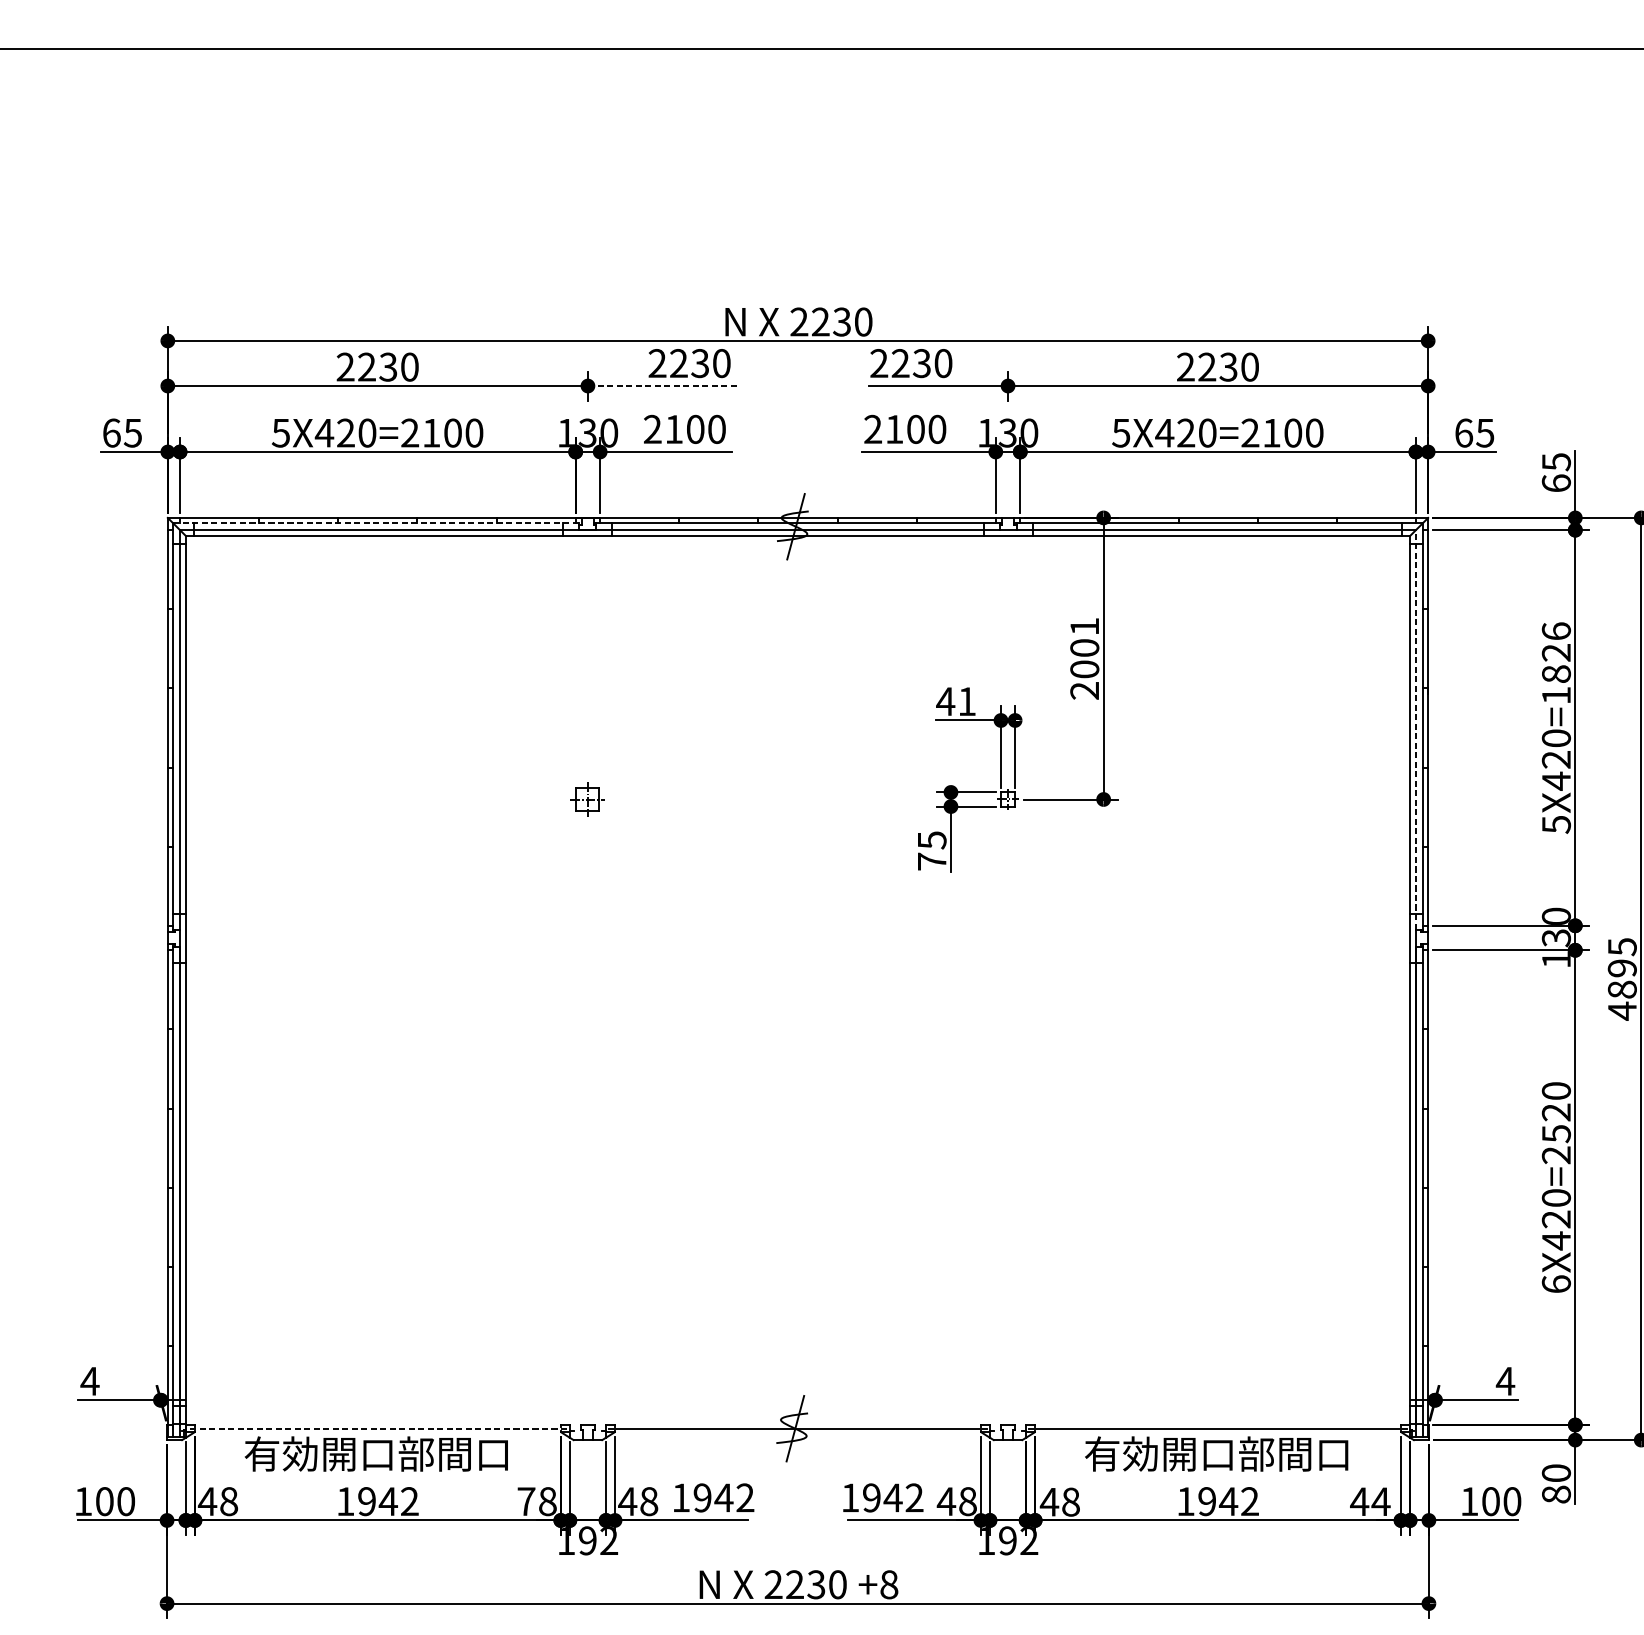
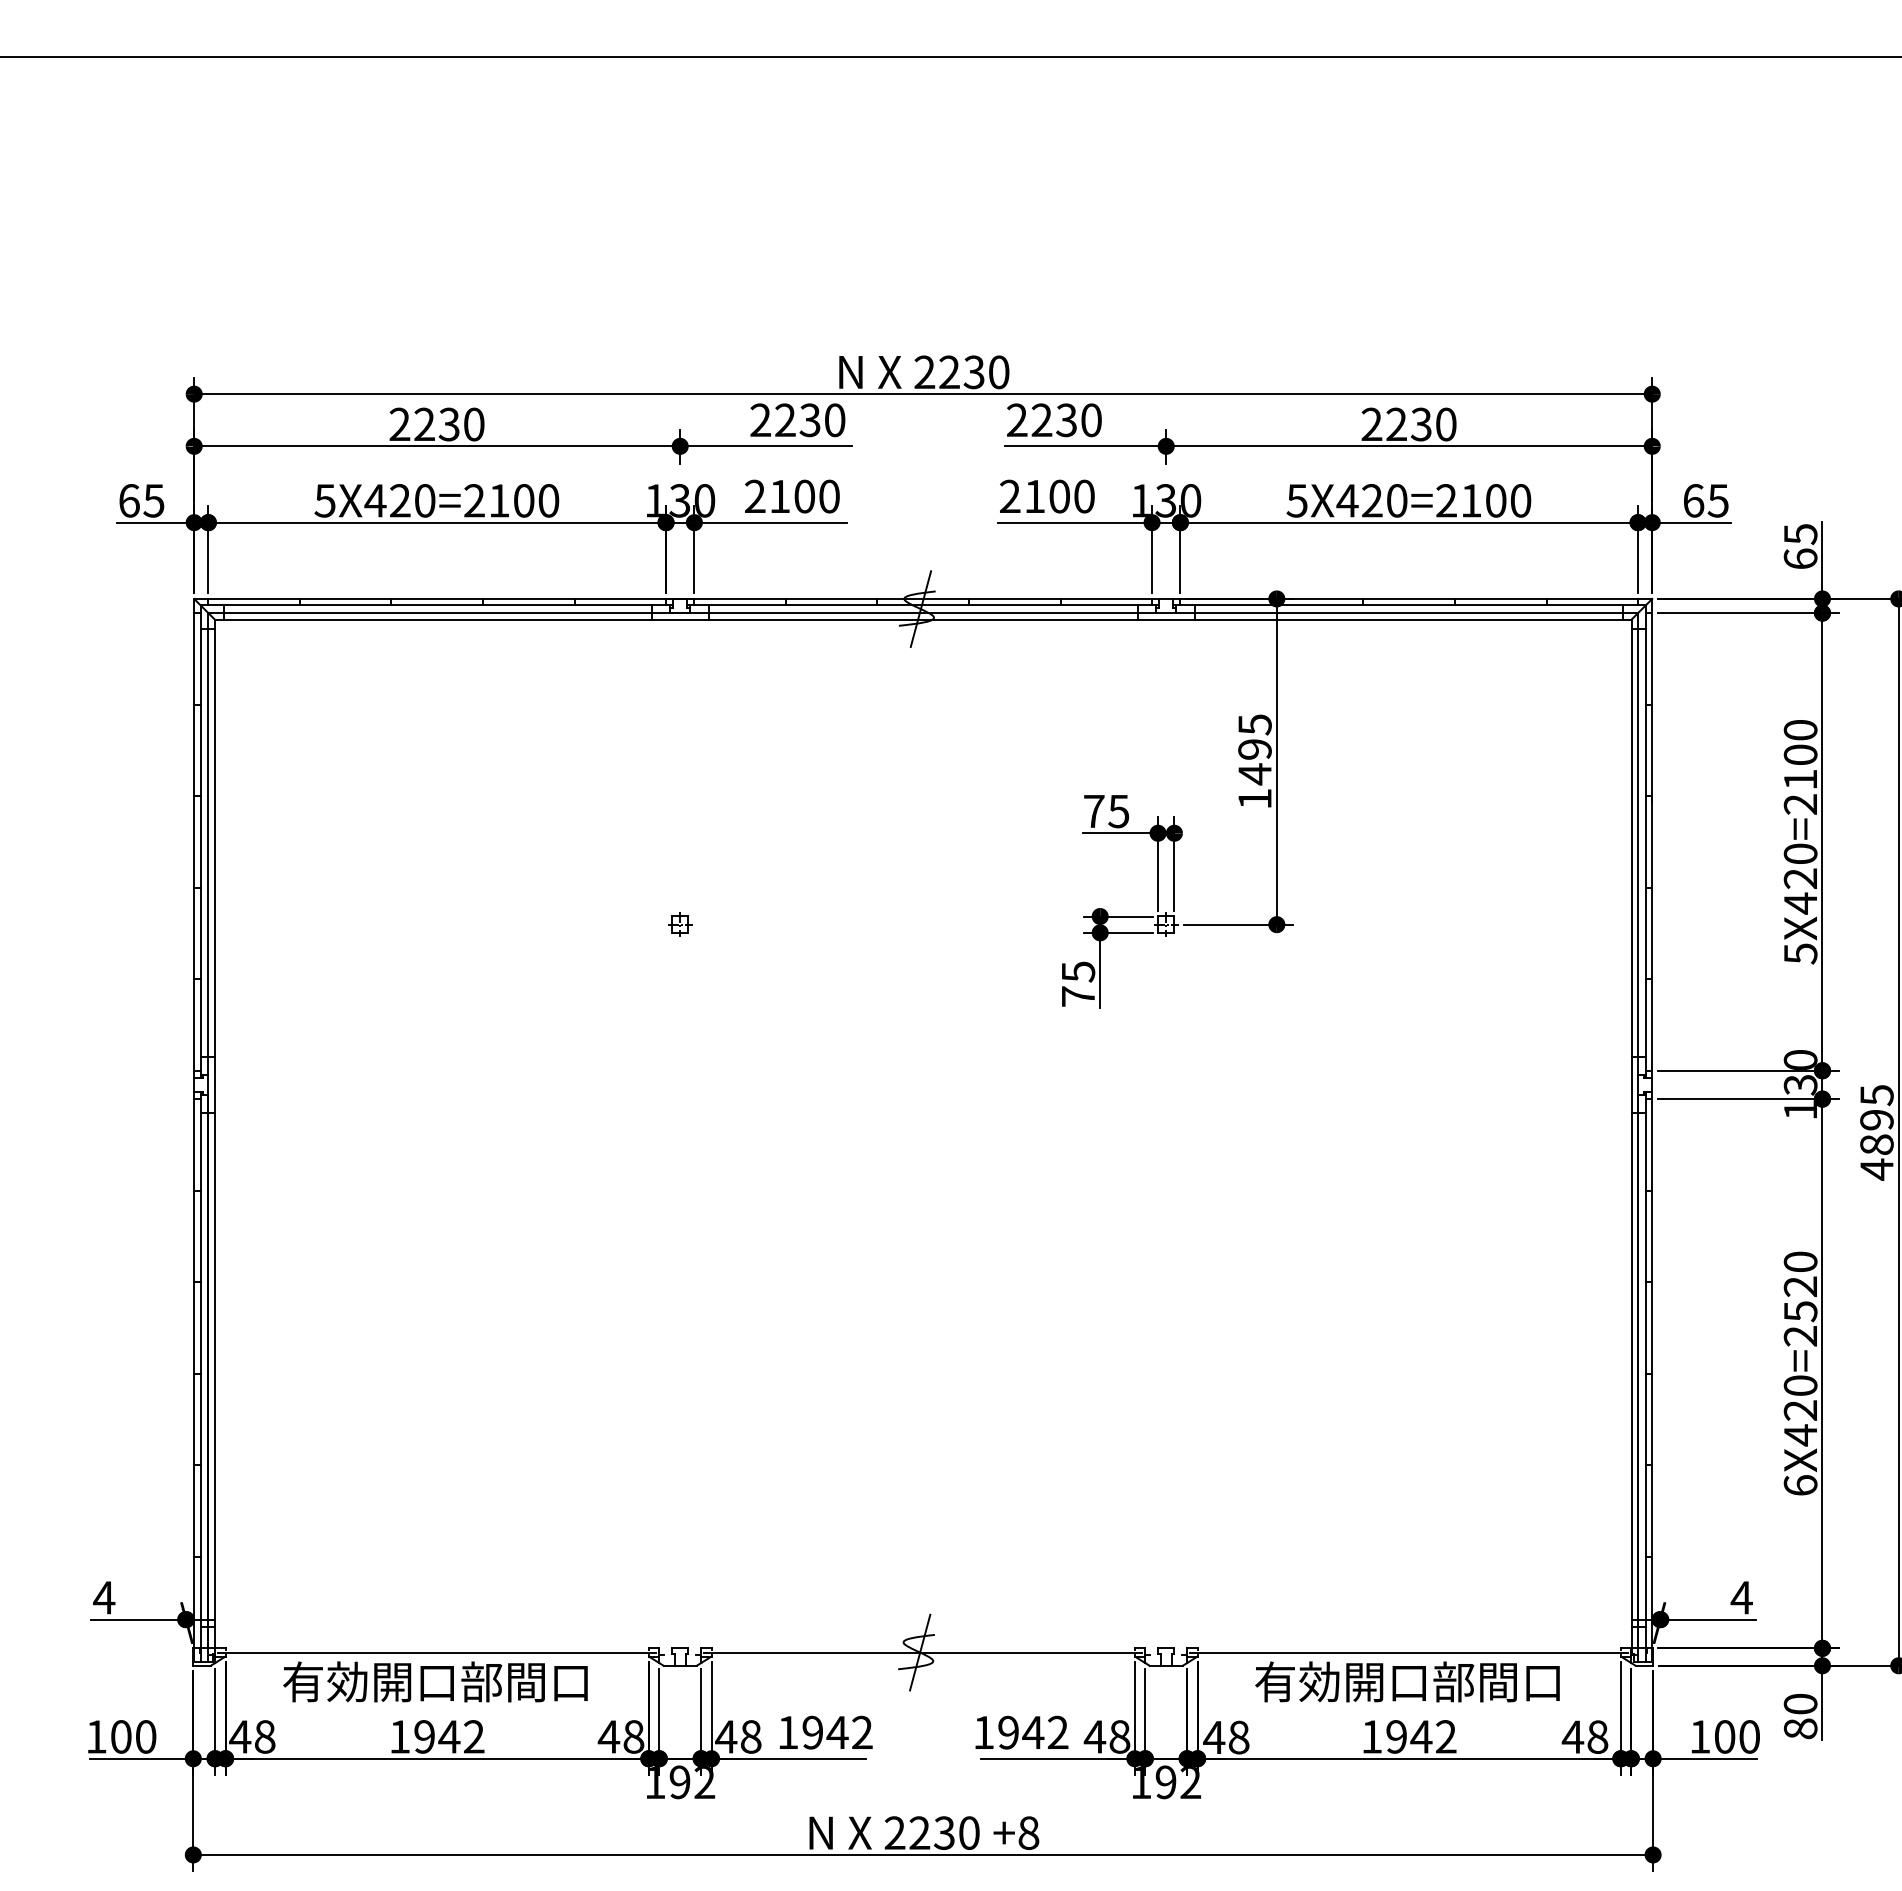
line: (661, 386) -> (765, 446), dashed -> solid
line: (378, 523) -> (437, 605), dashed -> solid
text: (1084, 658) -> (1254, 761), 2001 -> 1495
text: (1556, 662) -> (1800, 766), 5X420=1826 -> 5X420=2100
text: (955, 701) -> (1105, 811), 41 -> 75
line: (1416, 729) -> (1638, 843), dashed -> solid
part: (588, 799) -> (680, 924), size x0.62
line: (378, 1428) -> (437, 1652), dashed -> solid
text: (525, 1501) -> (608, 1736), 78 -> 48
text: (1380, 1501) -> (1597, 1736), 44 -> 48

